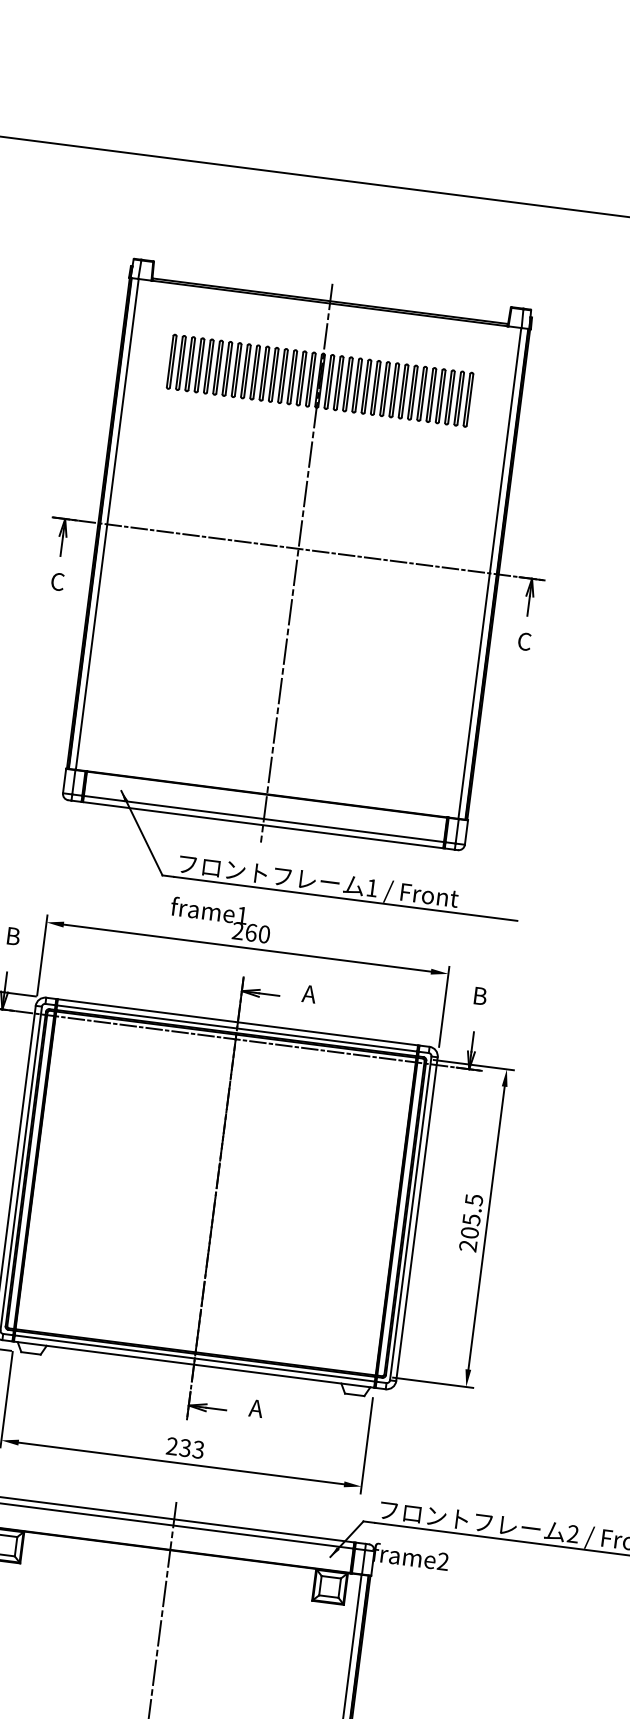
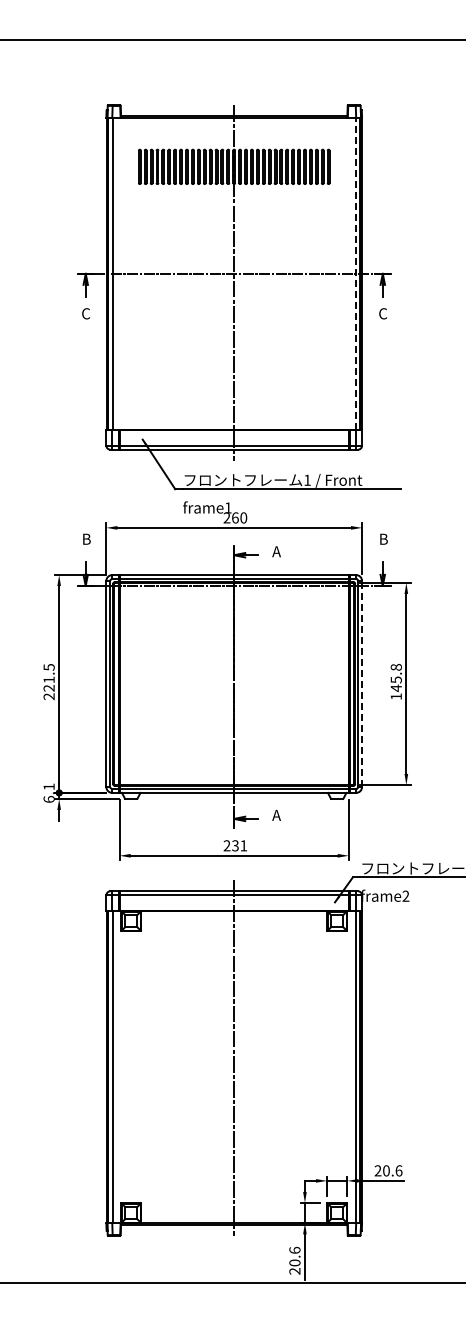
line: (489, 572) -> (355, 273), solid -> dashed
line: (417, 1218) -> (362, 683), solid -> dashed
text: (469, 1222) -> (395, 681), 205.5 -> 145.8
text: (198, 1449) -> (243, 845), 233 -> 231

